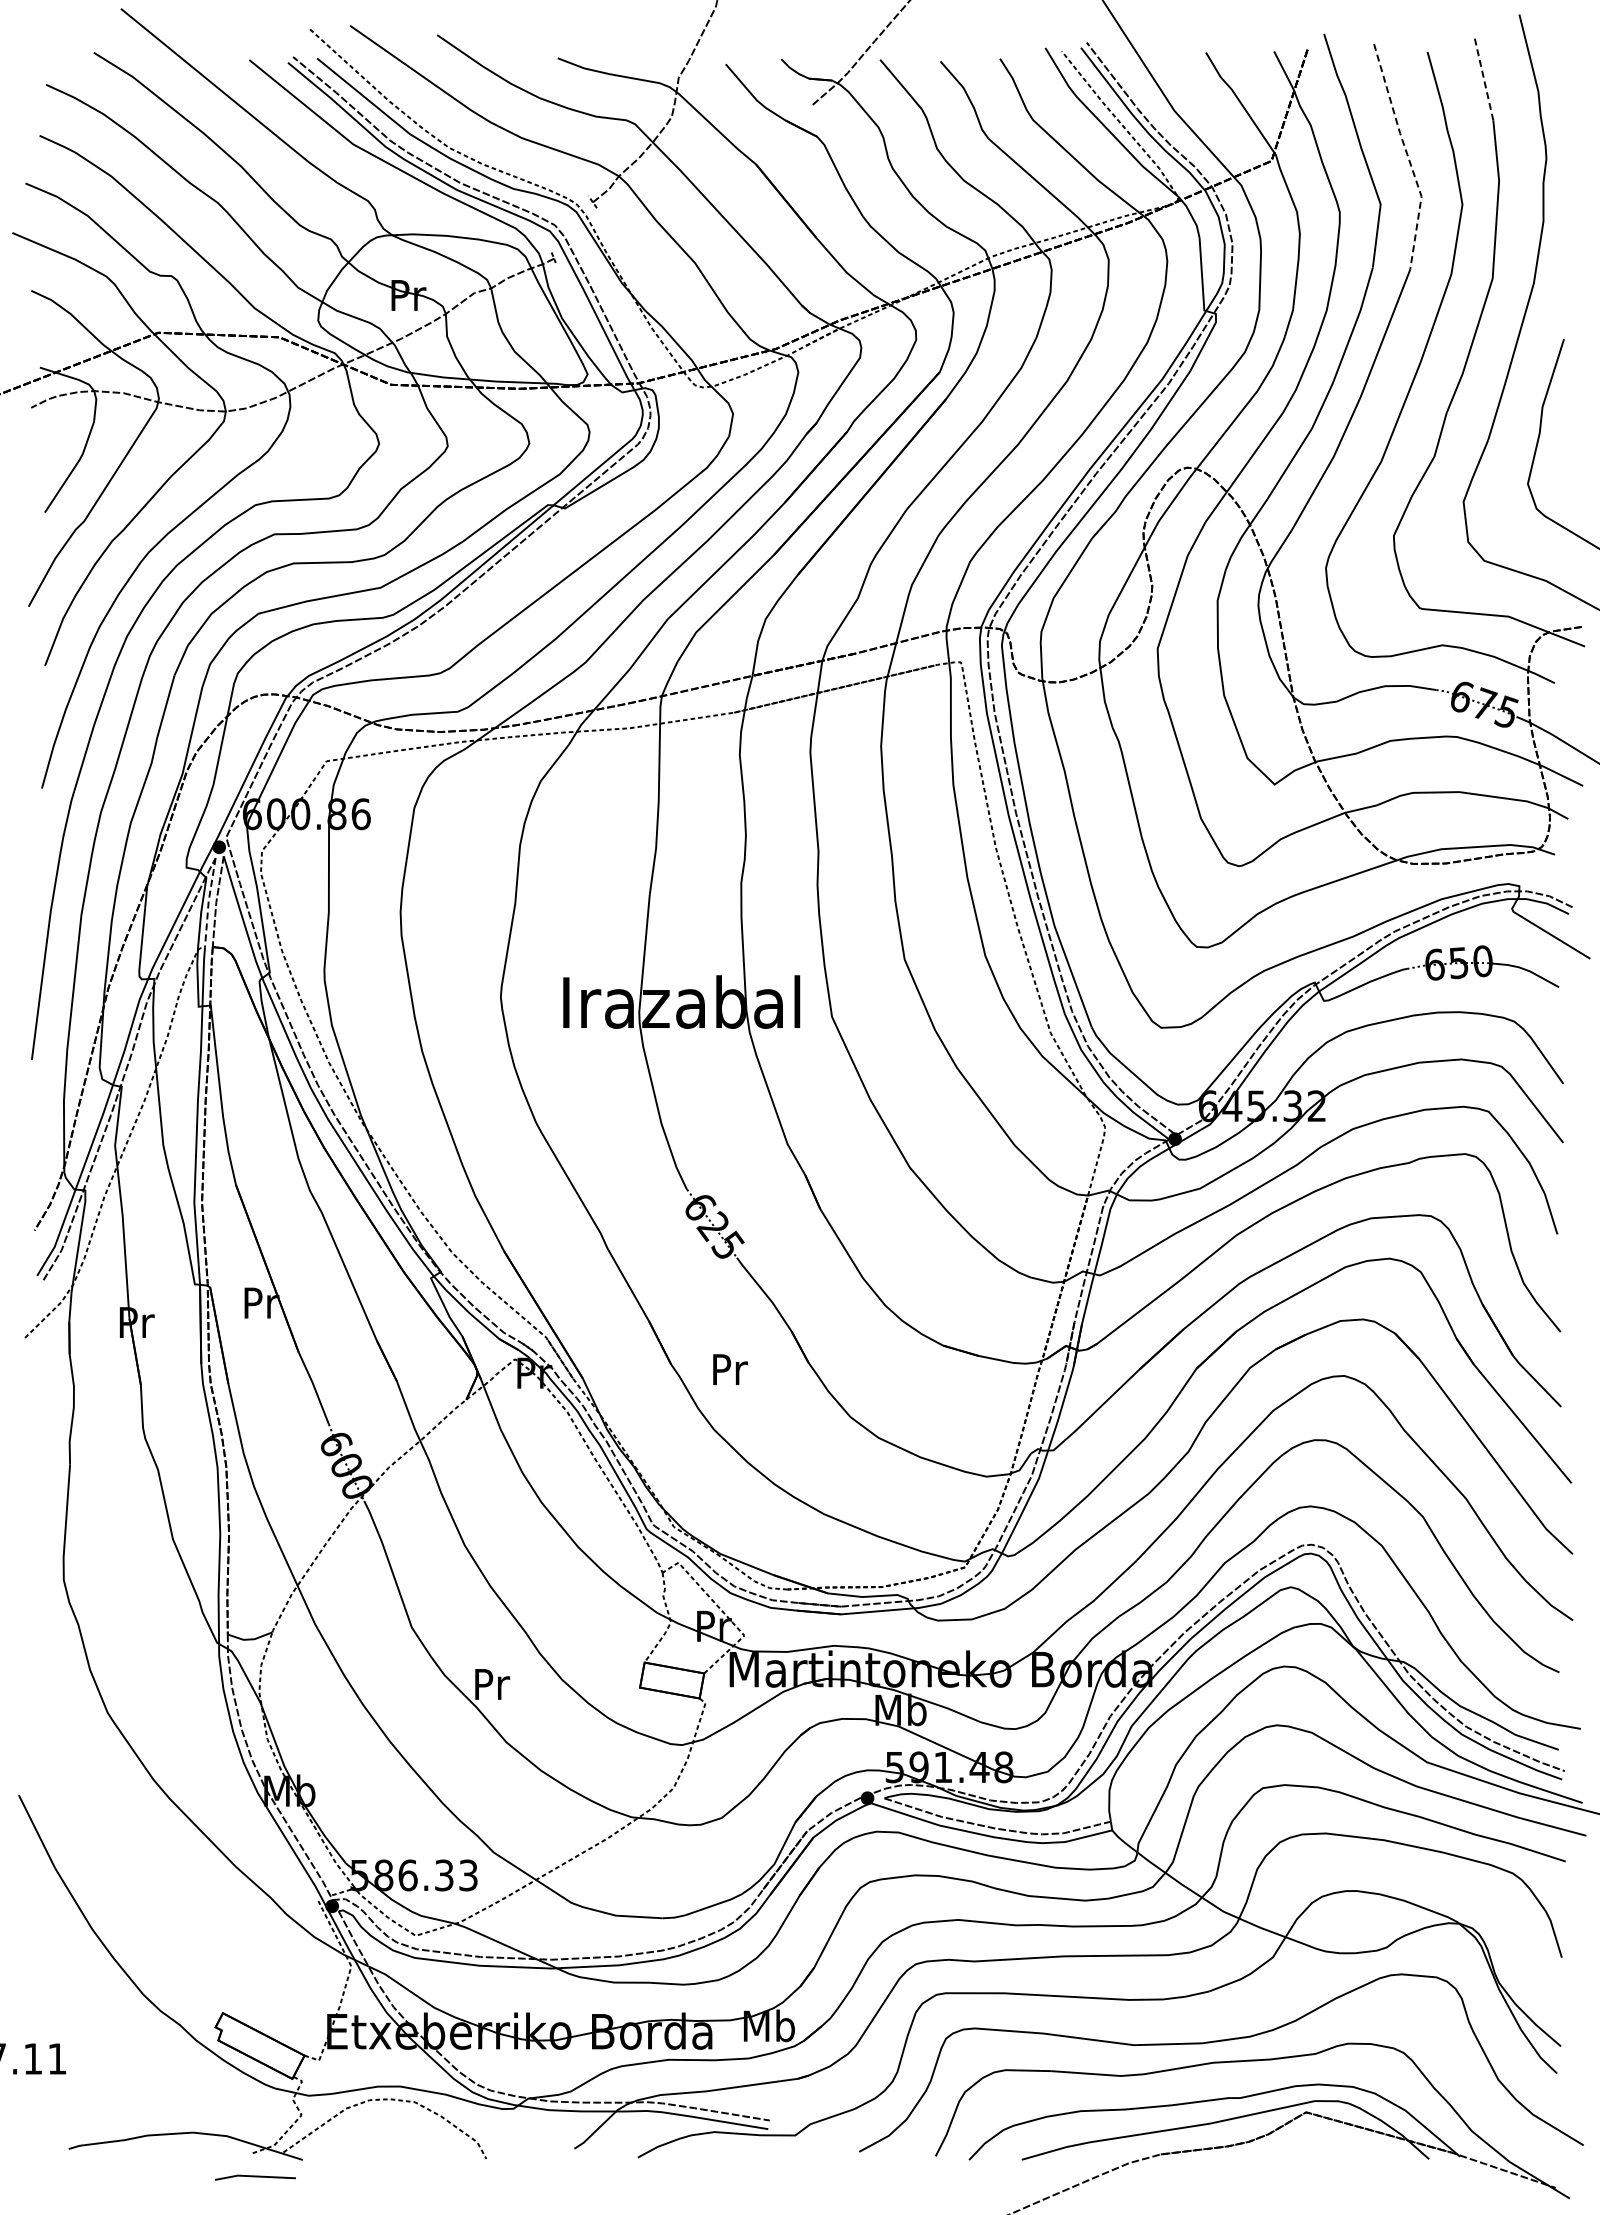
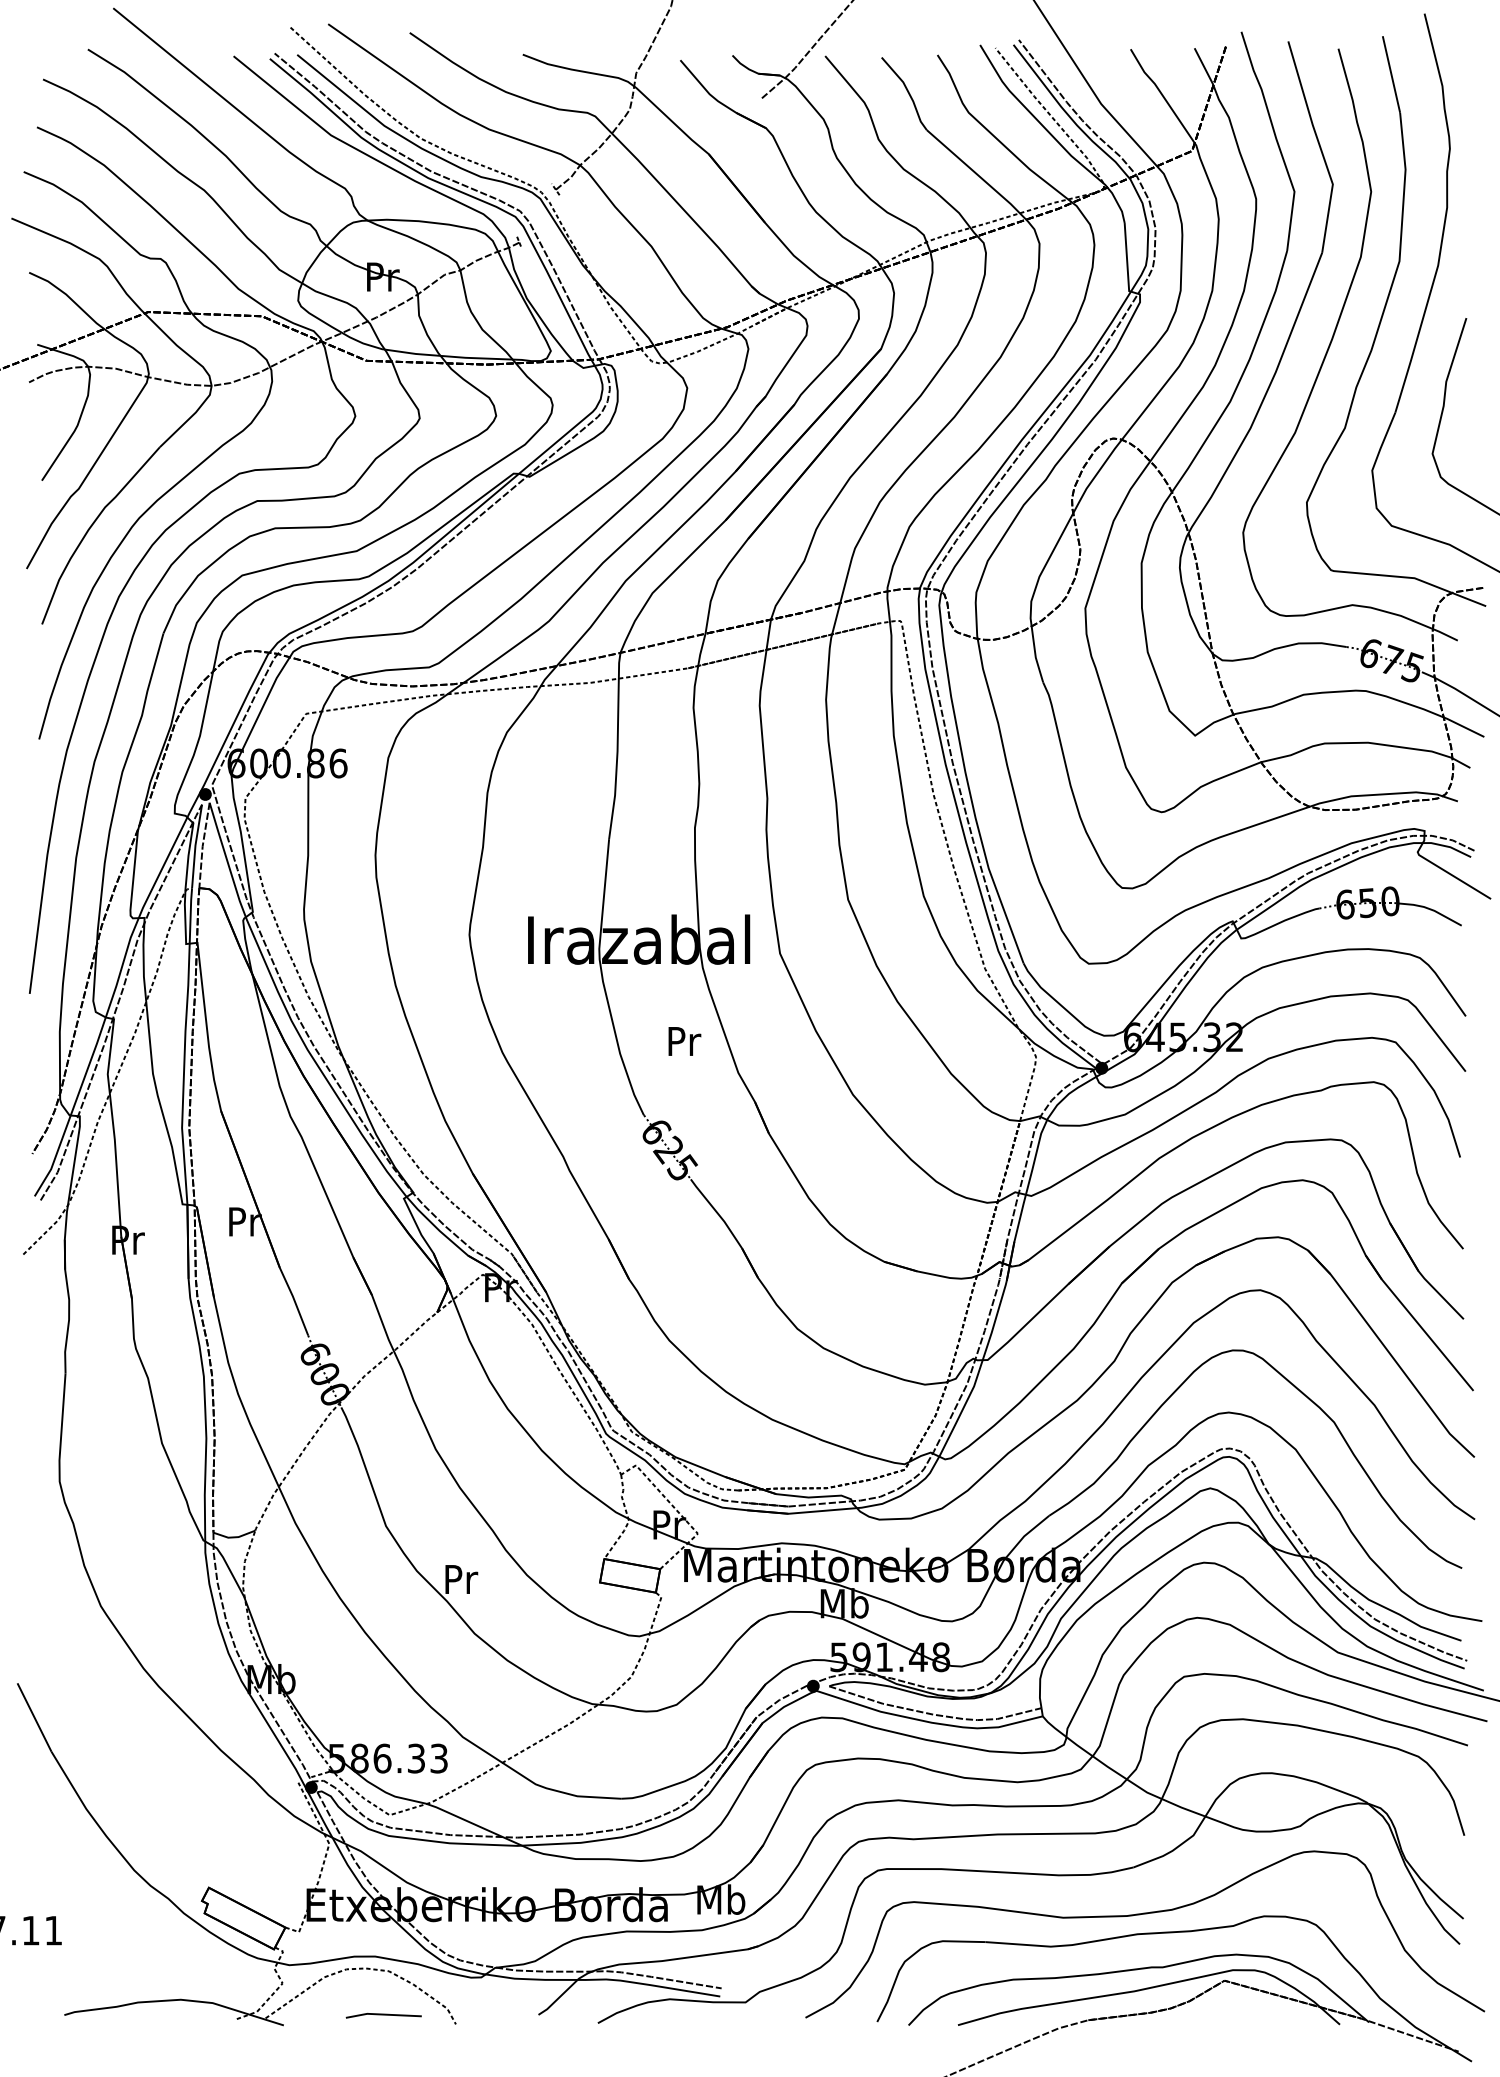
line: (1484, 79) -> (1391, 74), dashed -> solid
line: (1407, 156) -> (1319, 146), dashed -> solid
line: (208, 902) -> (195, 846), dashed -> solid
text: (730, 1369) -> (684, 1041), moved
line: (255, 2177) -> (383, 2015), moved

